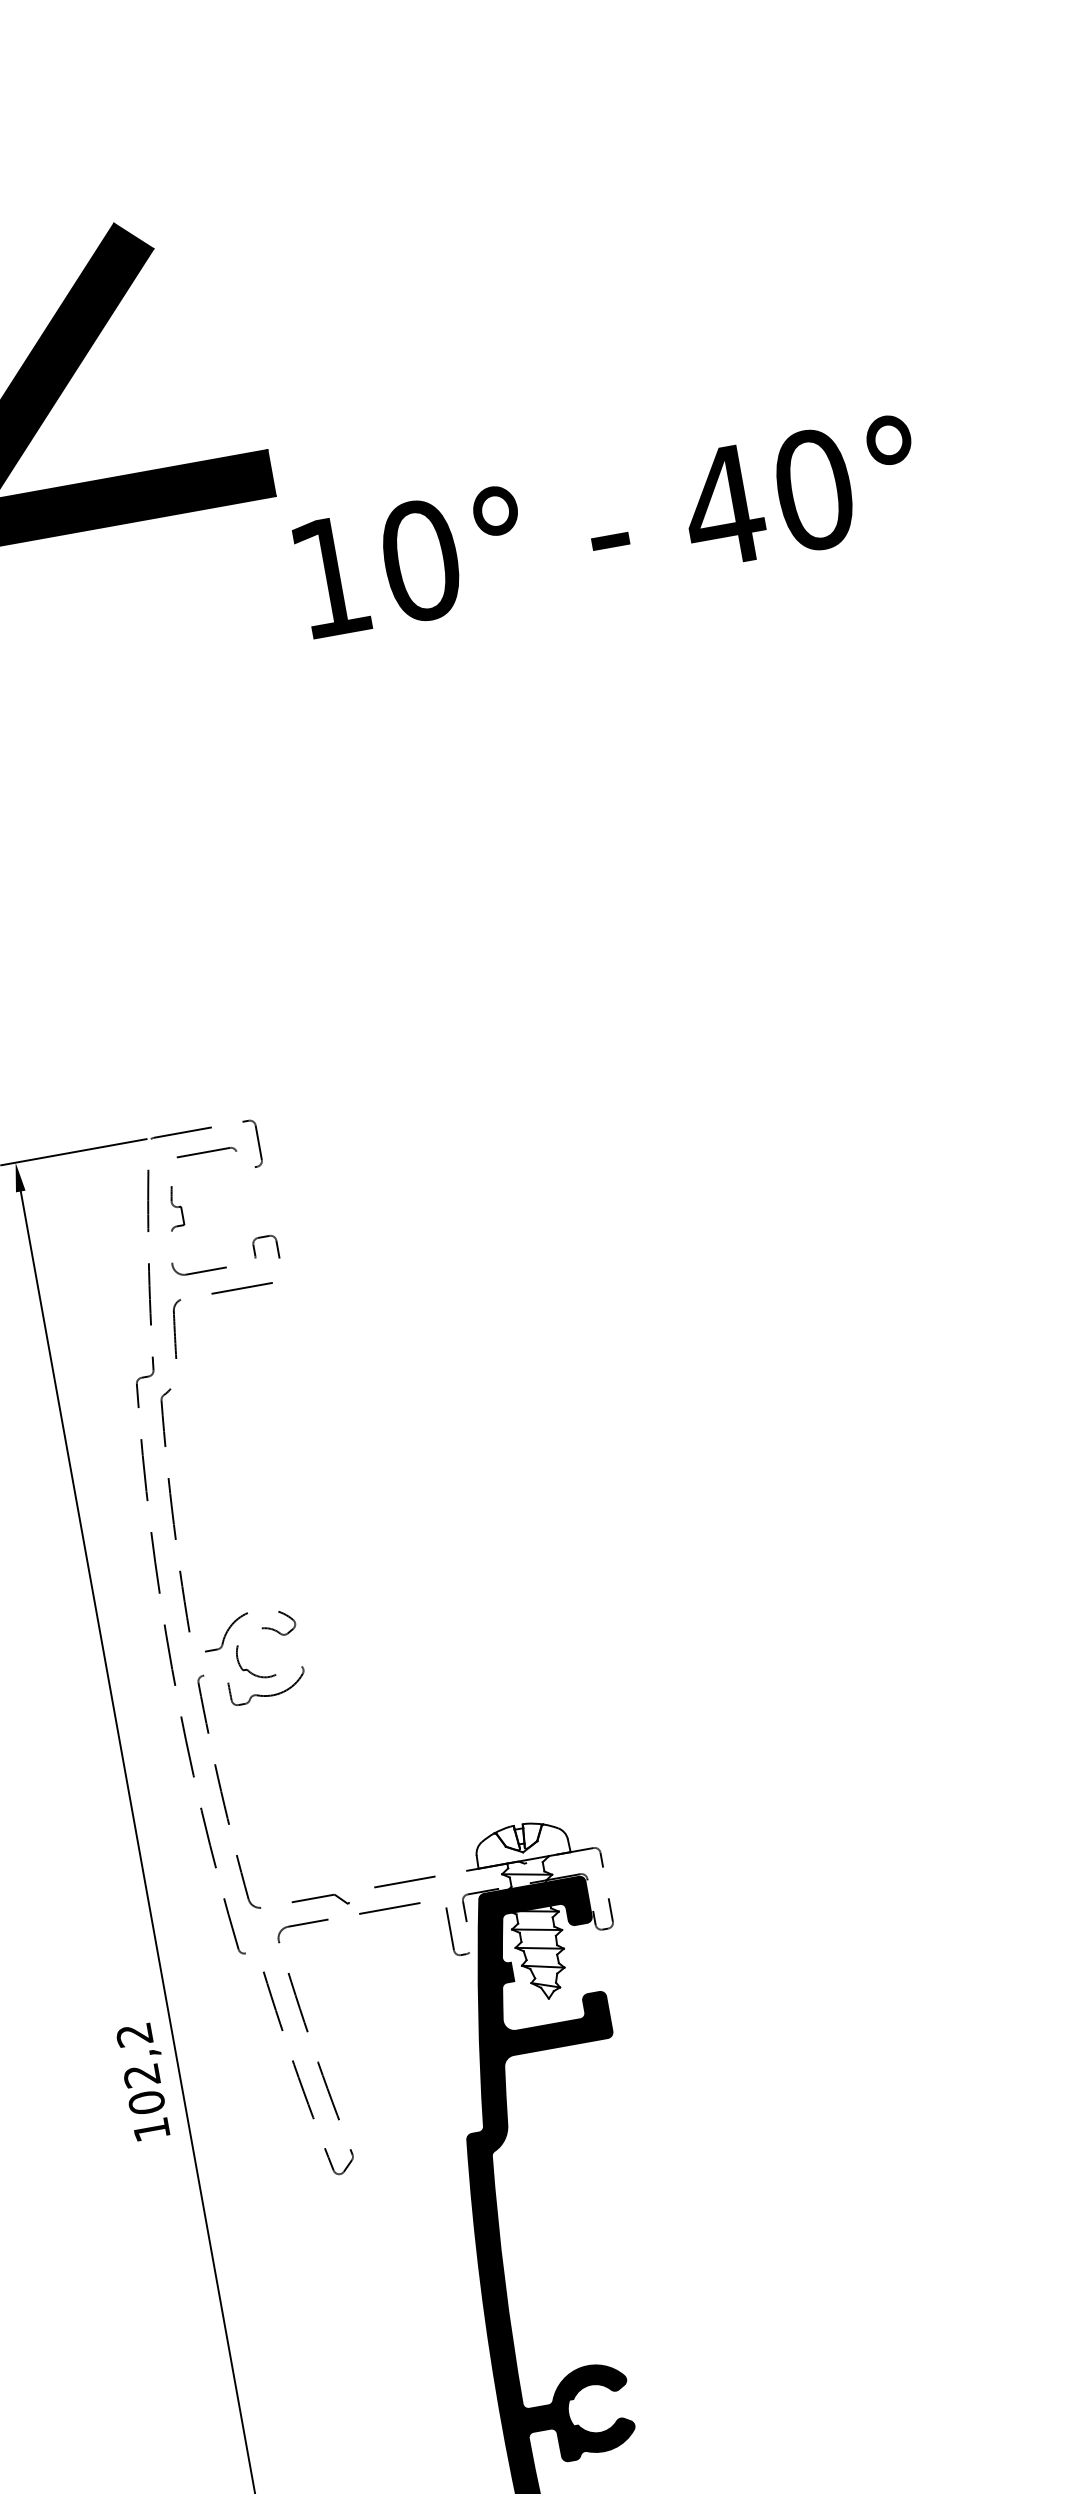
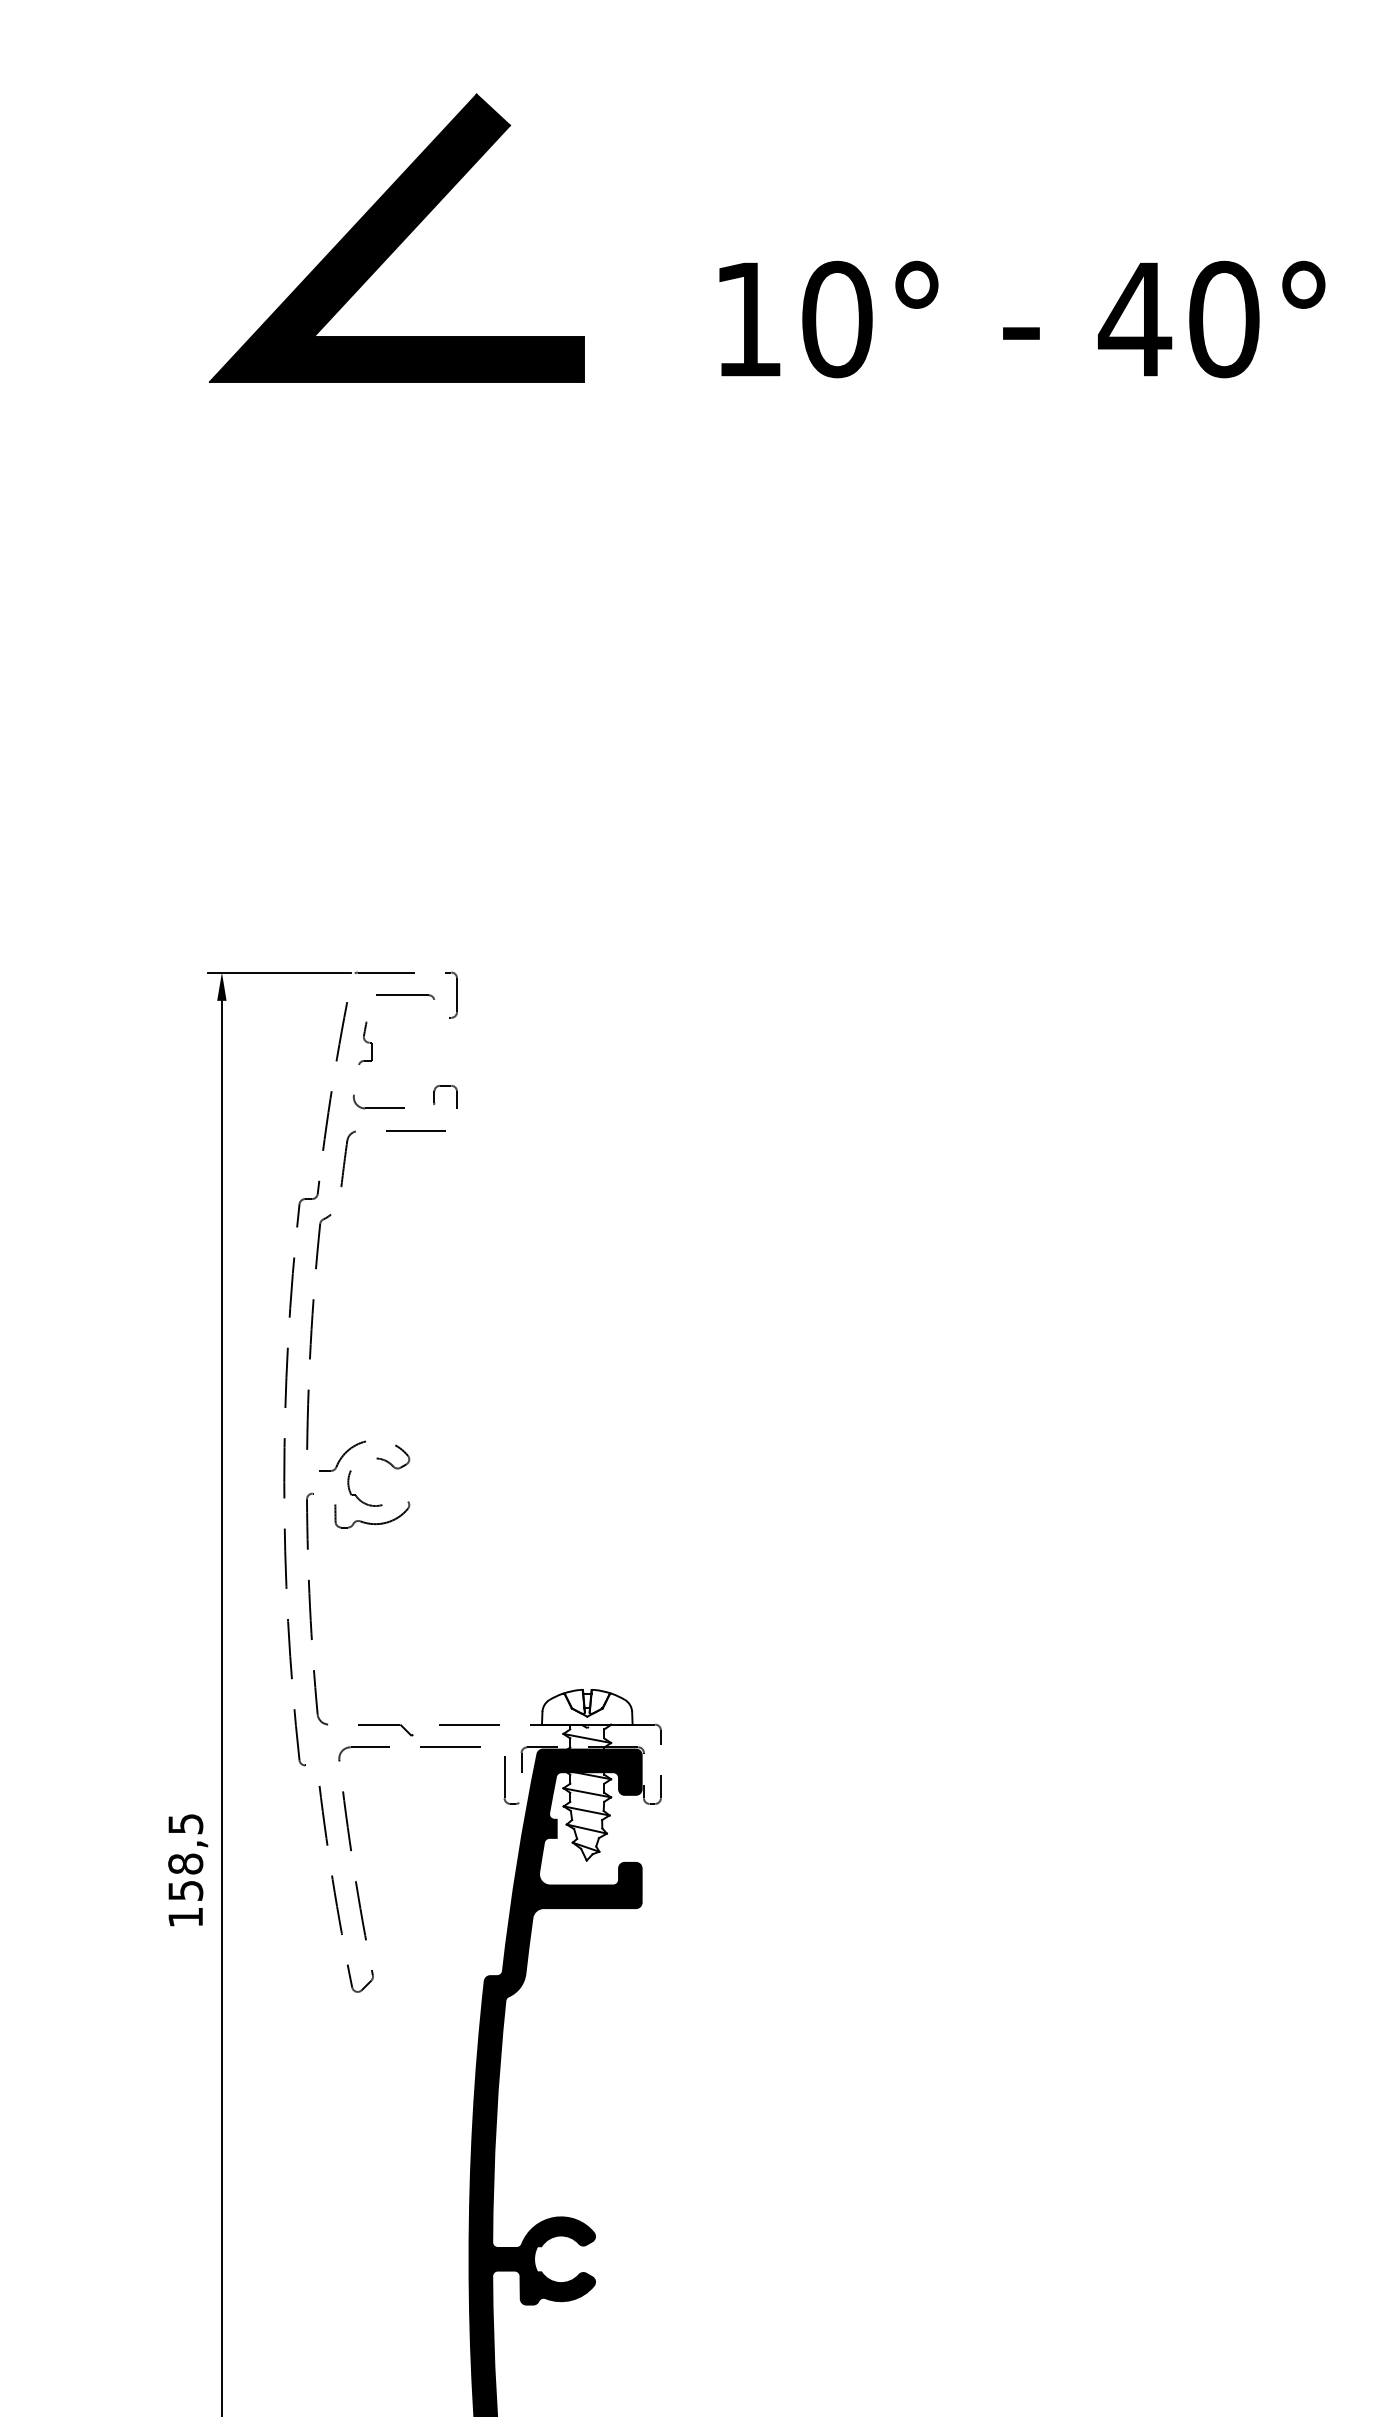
text: (609, 526) -> (1022, 319), moved
text: (140, 2068) -> (185, 1857), 102,2 -> 158,5

